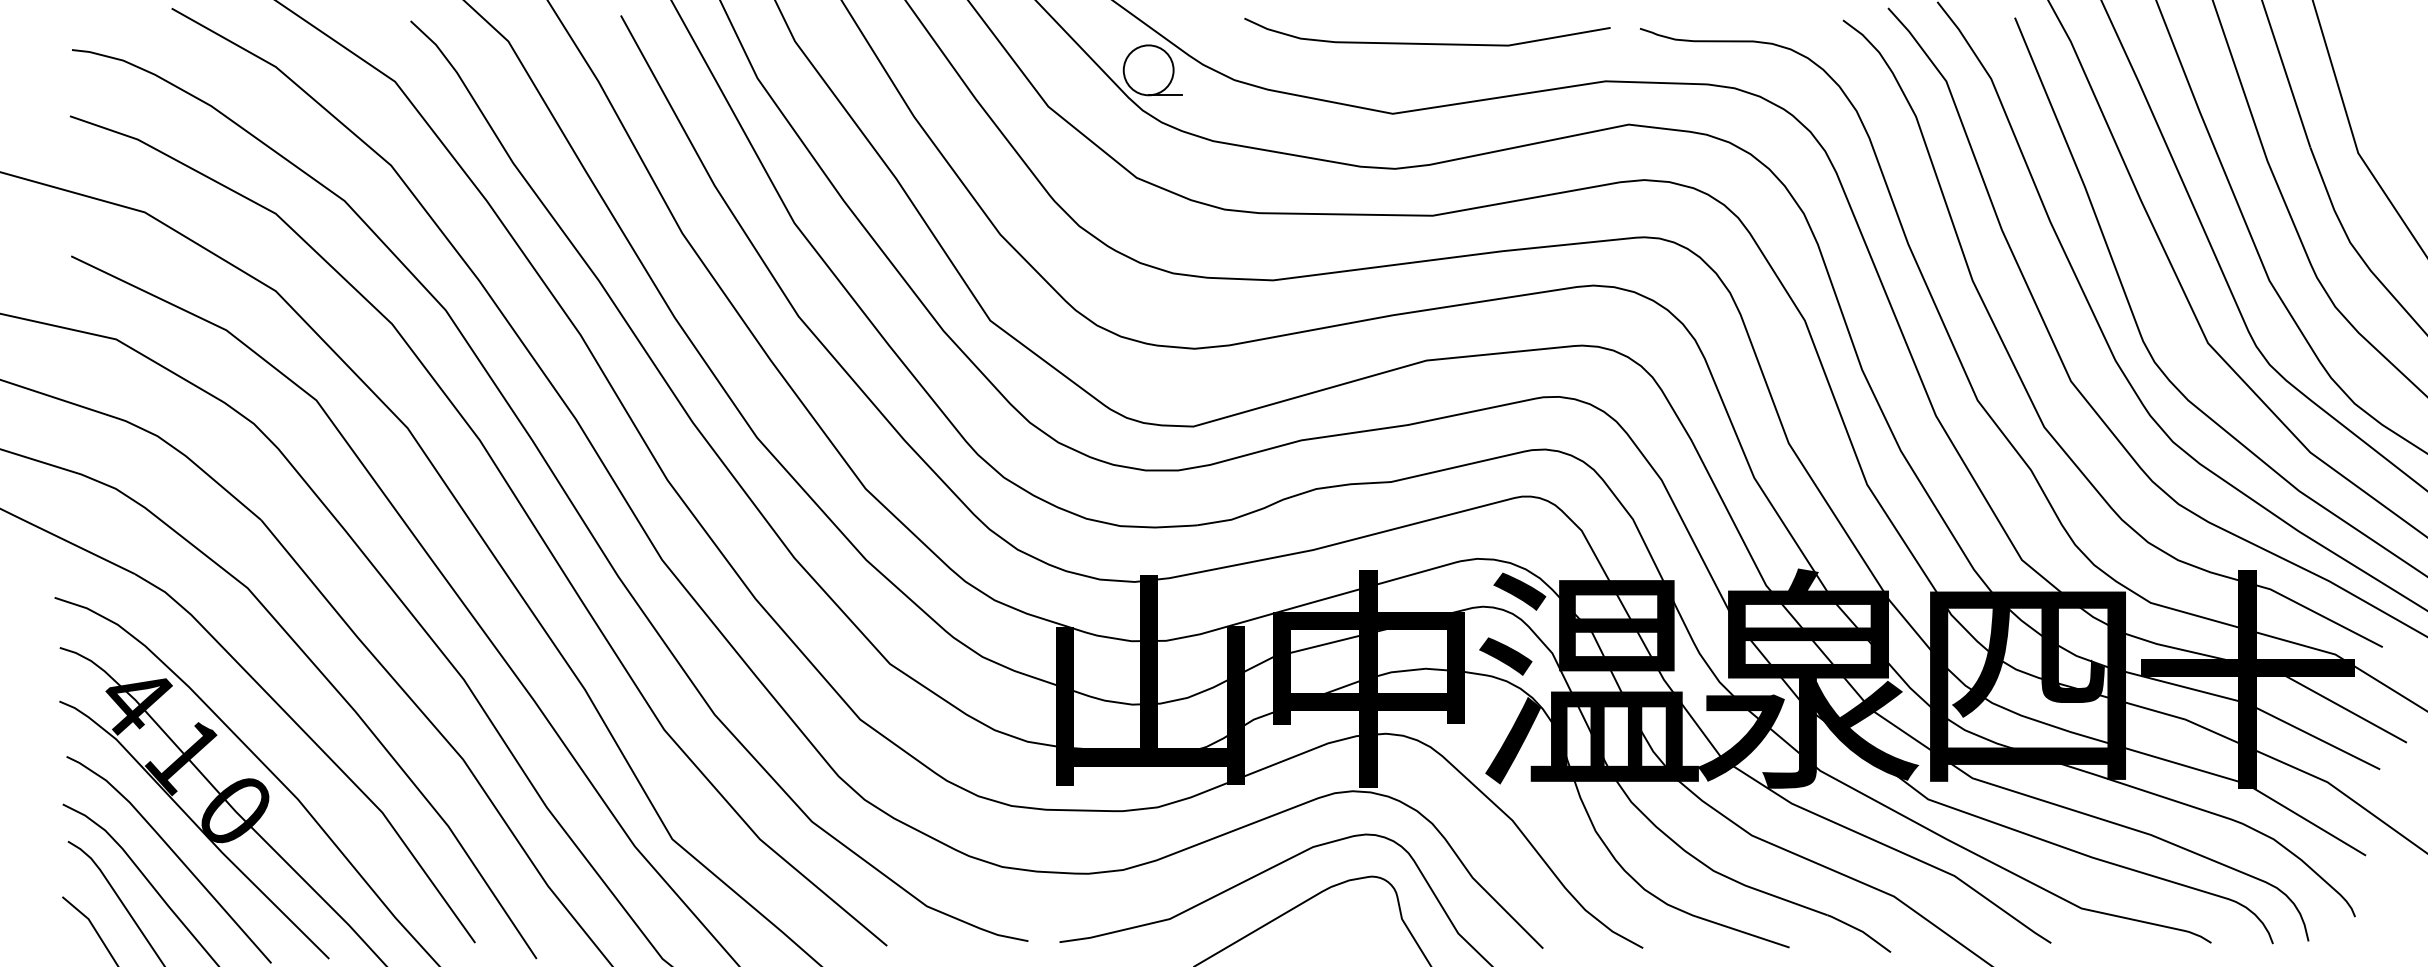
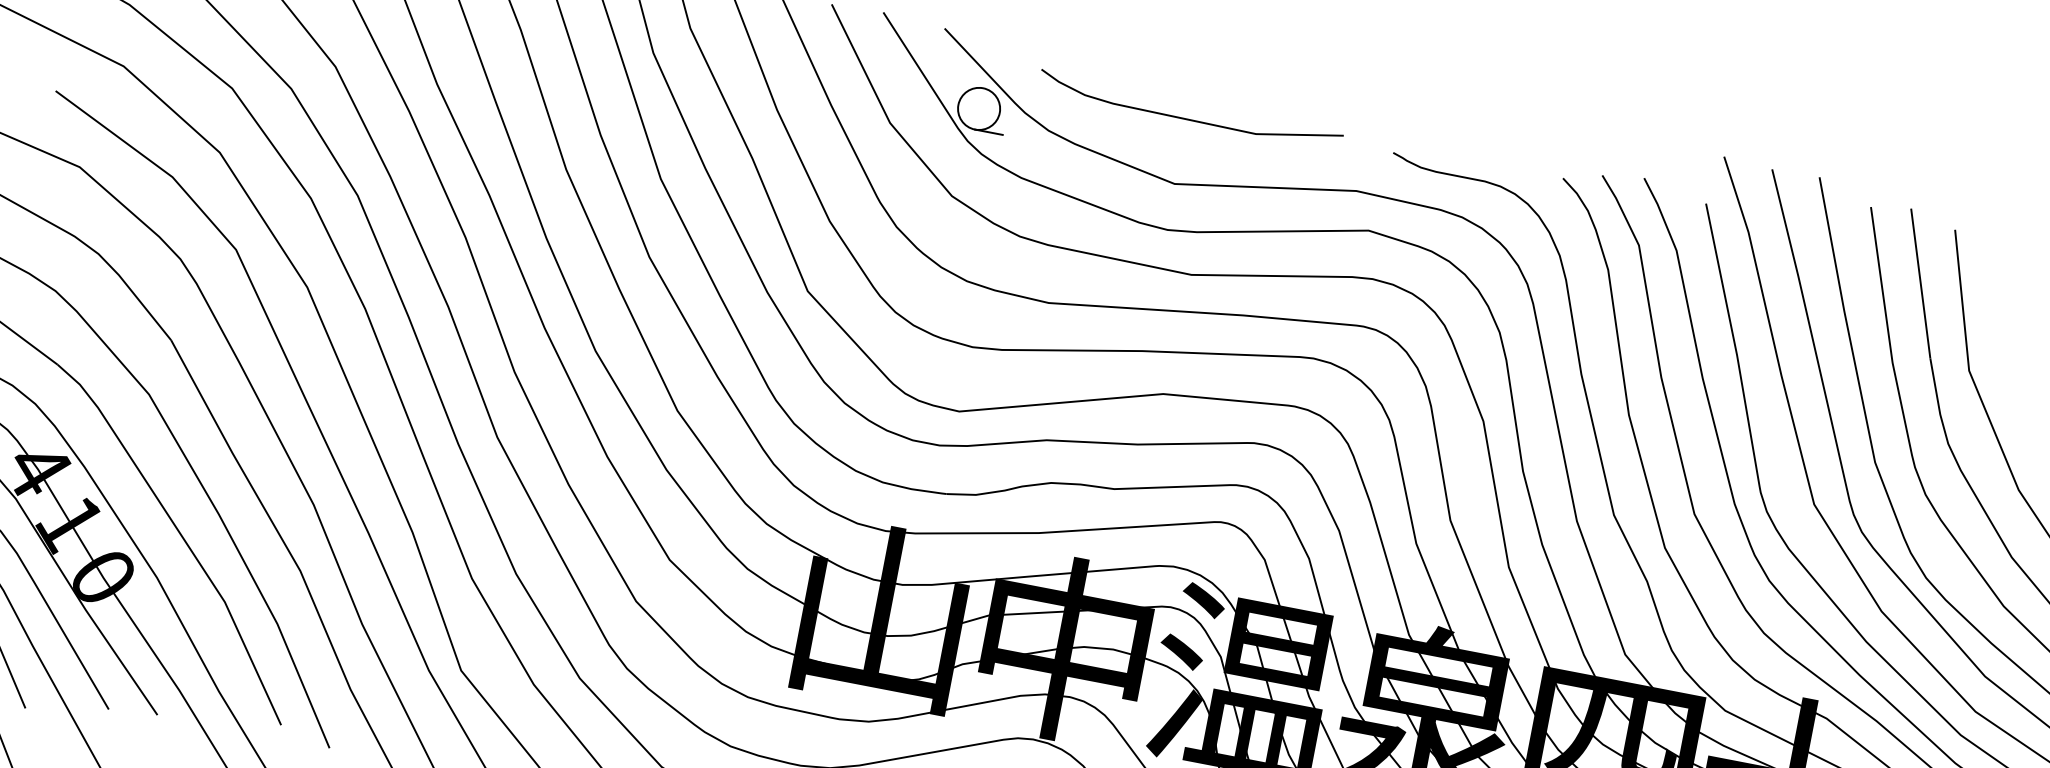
curve: (1427, 43) -> (1189, 119), moved

